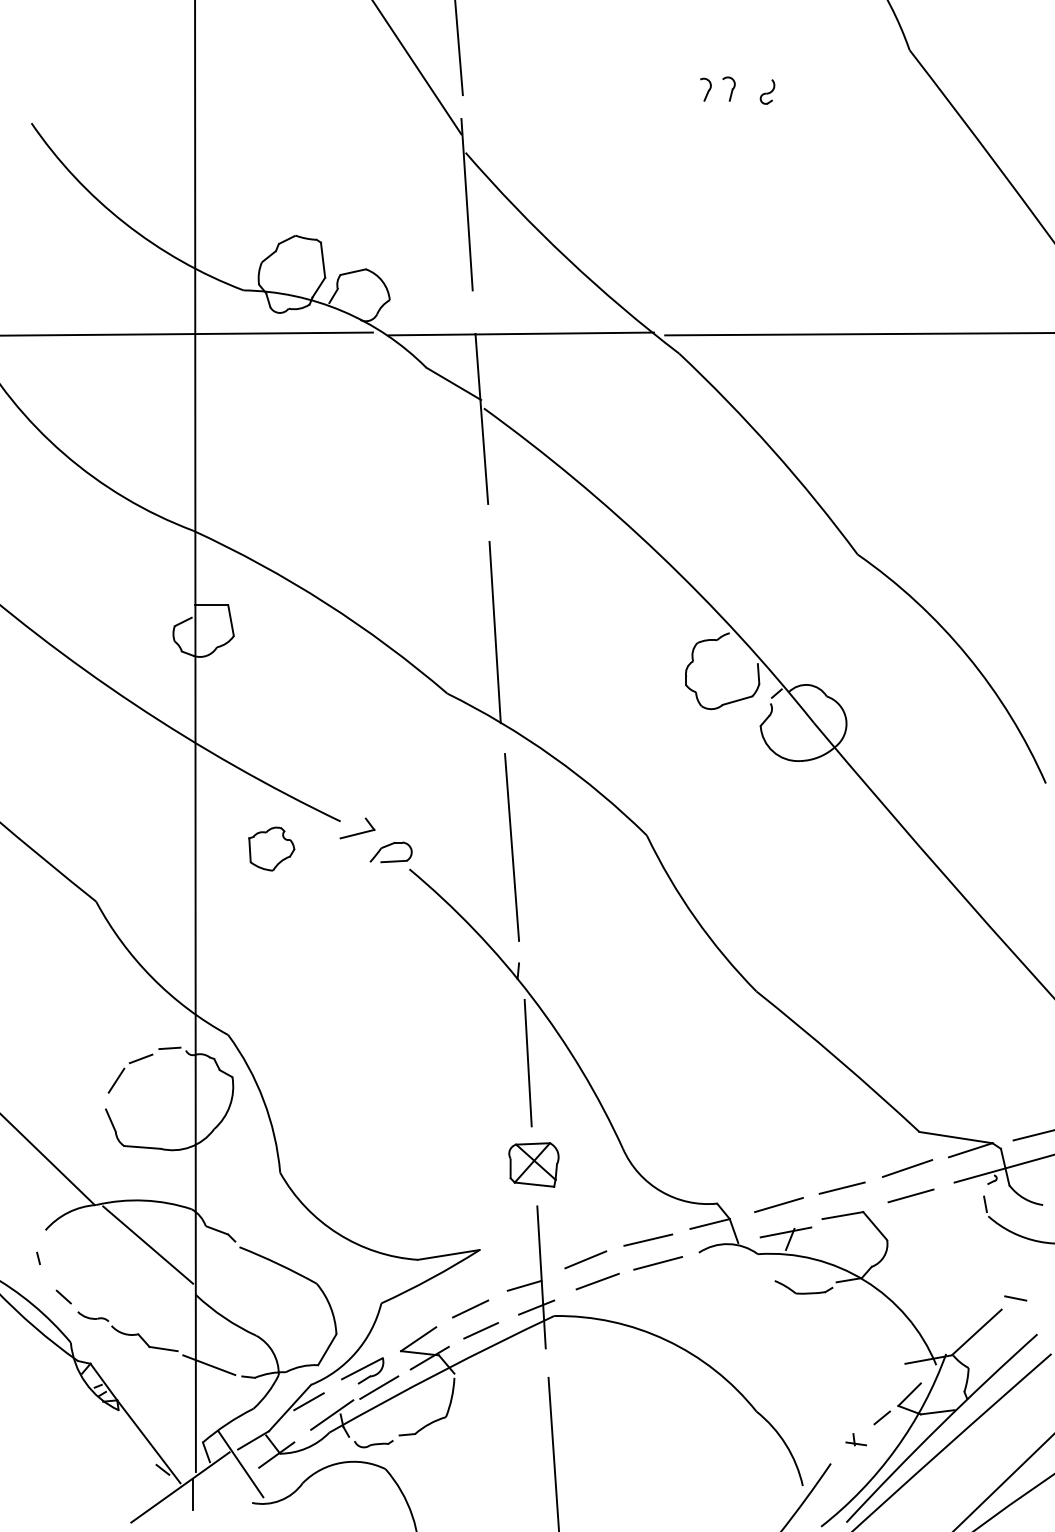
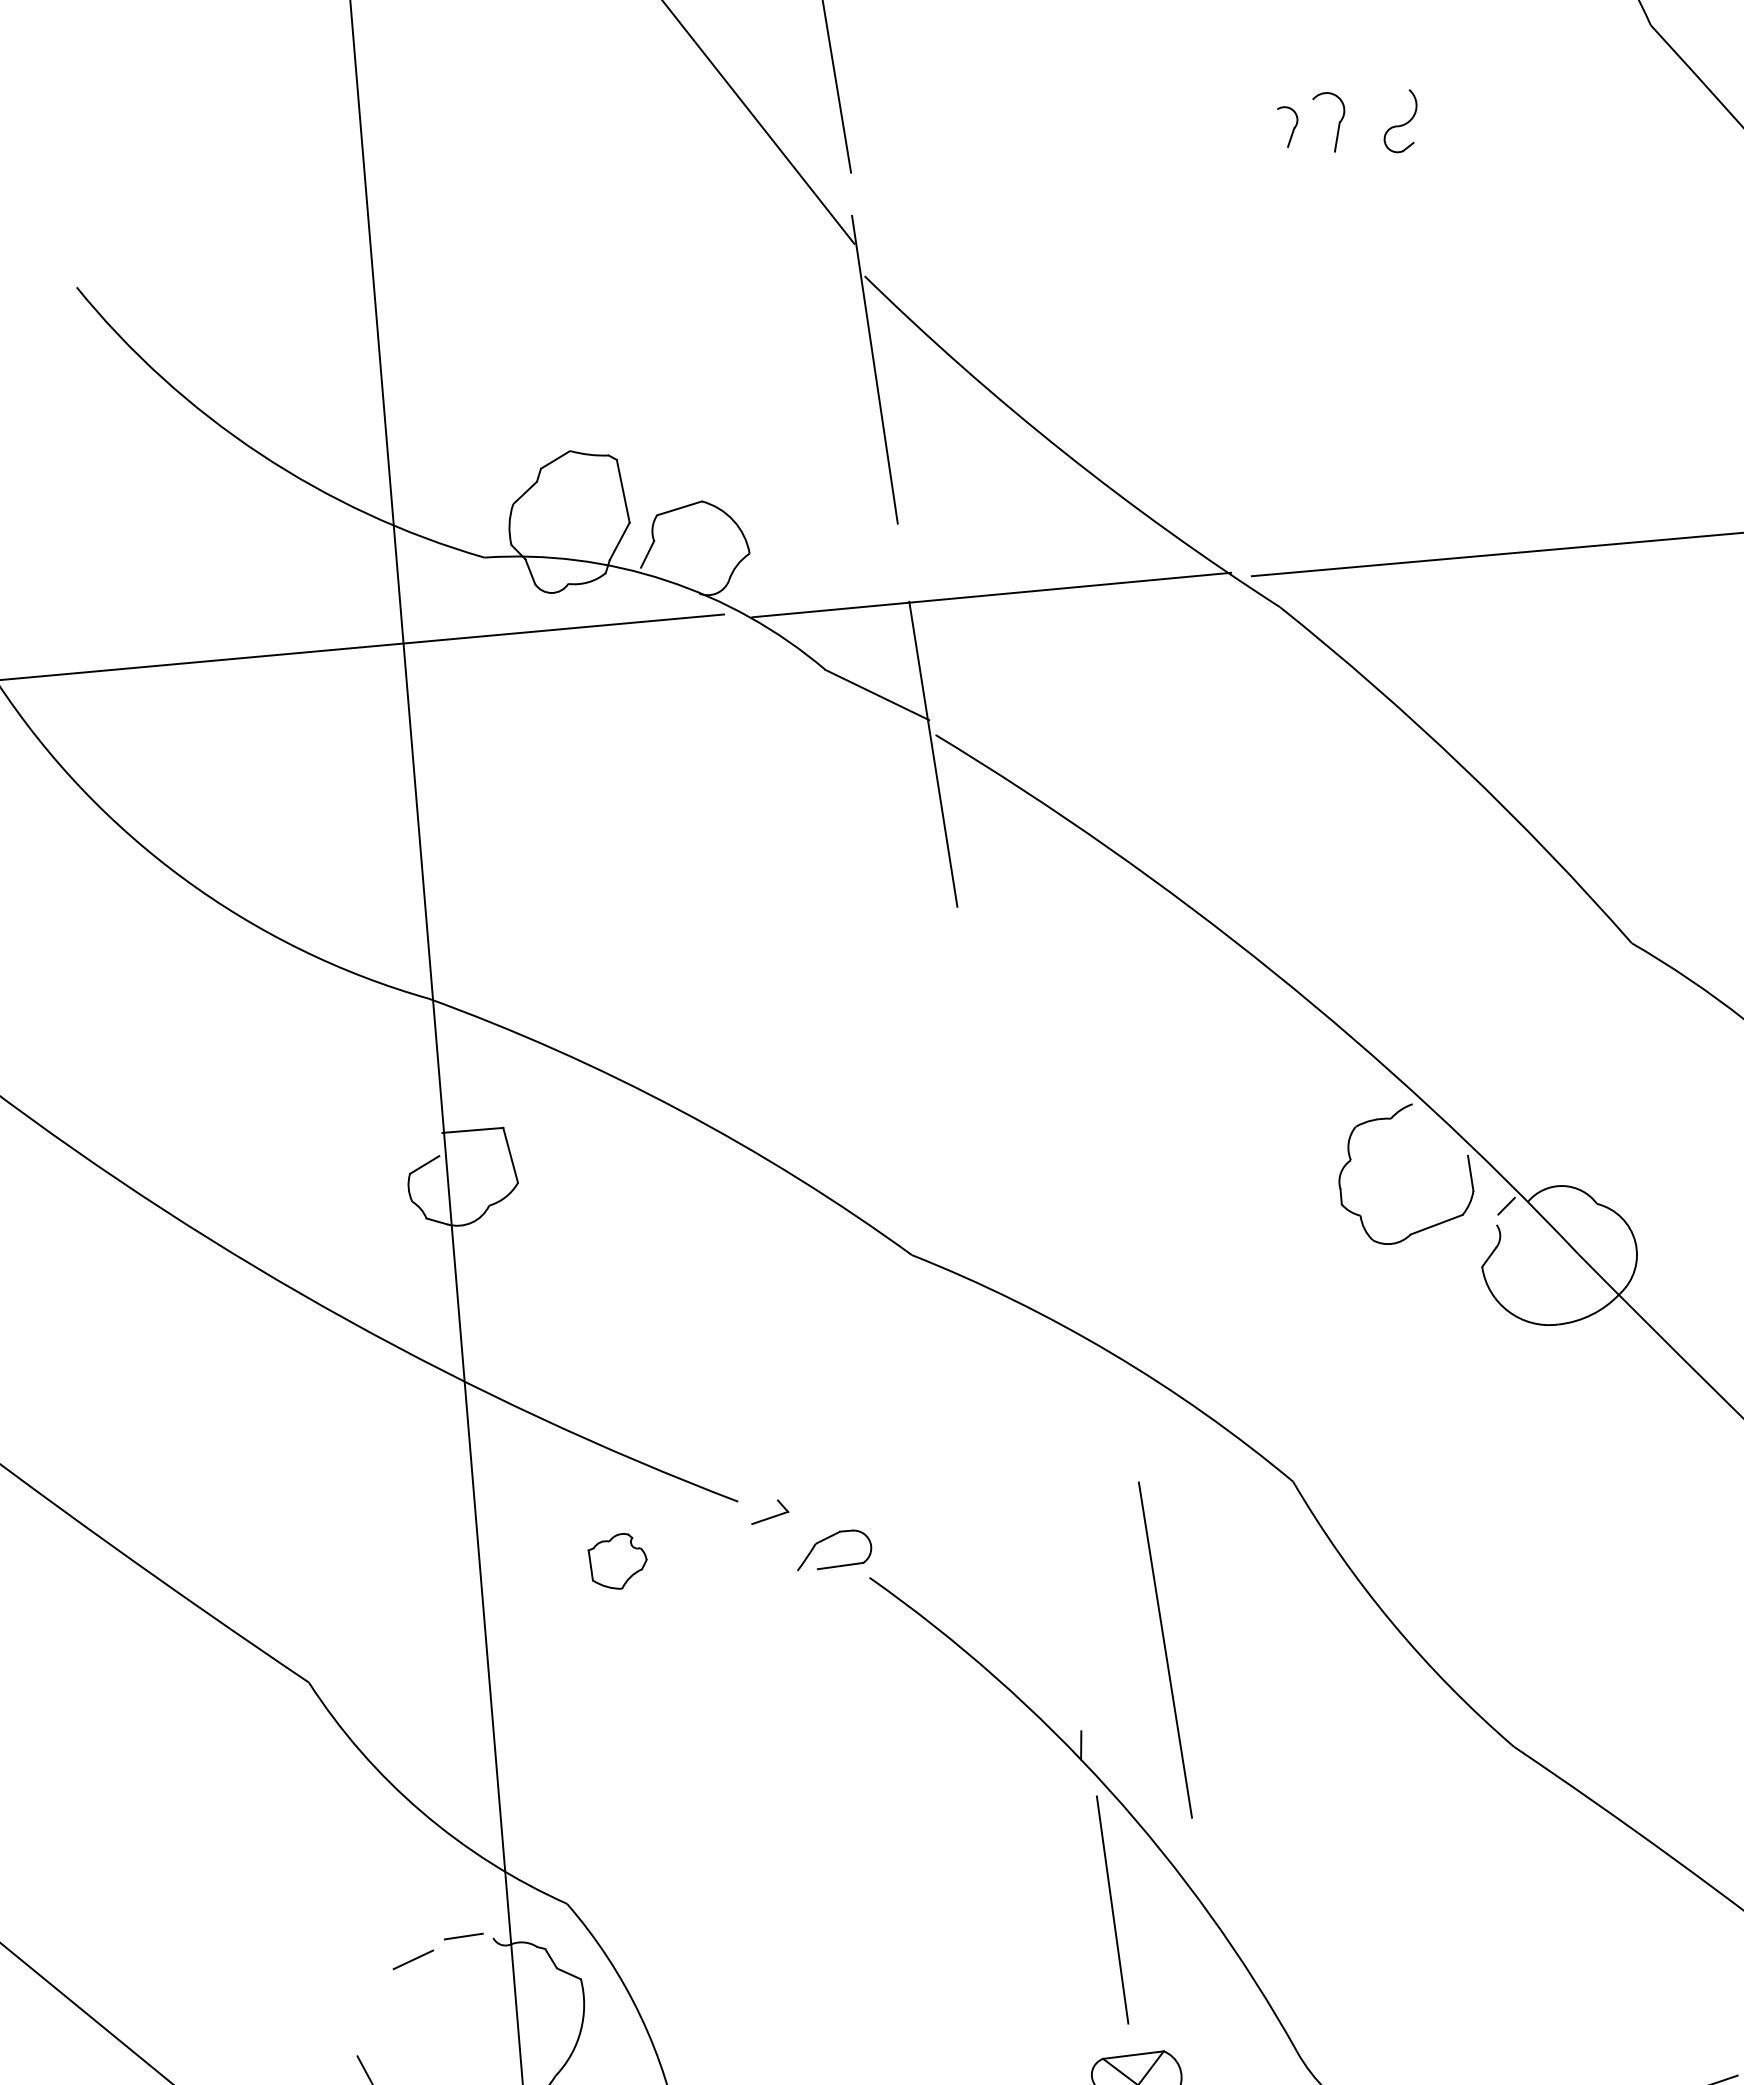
part: (728, 88) -> (1329, 121), size x1.4
part: (767, 91) -> (1400, 120), size x1.4
line: (494, 632) -> (987, 1137), removed
part: (357, 828) -> (769, 1511), size x0.6
line: (511, 847) -> (1164, 1650), moved
part: (271, 848) -> (617, 1560), size x0.7
line: (116, 1080) -> (372, 2002), removed

